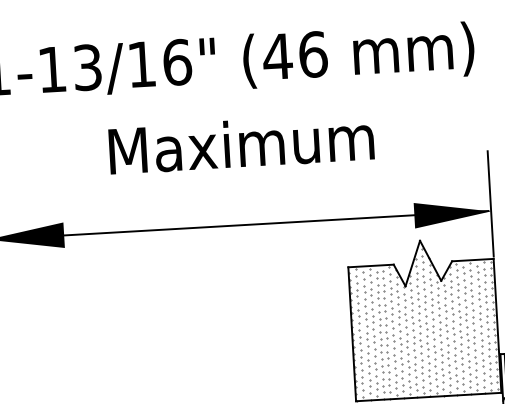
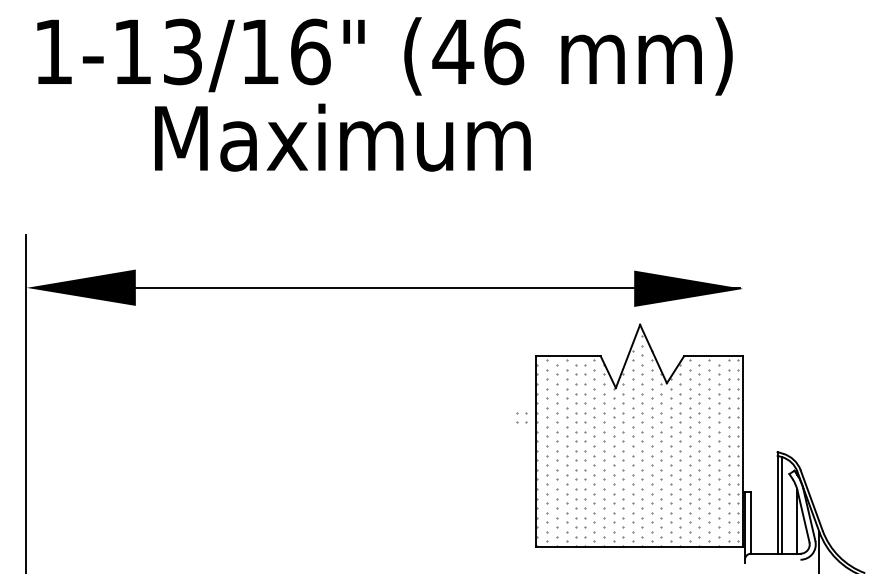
text: (241, 143) -> (342, 137), moved
line: (490, 204) -> (743, 278), removed
part: (340, 310) -> (521, 417), added

